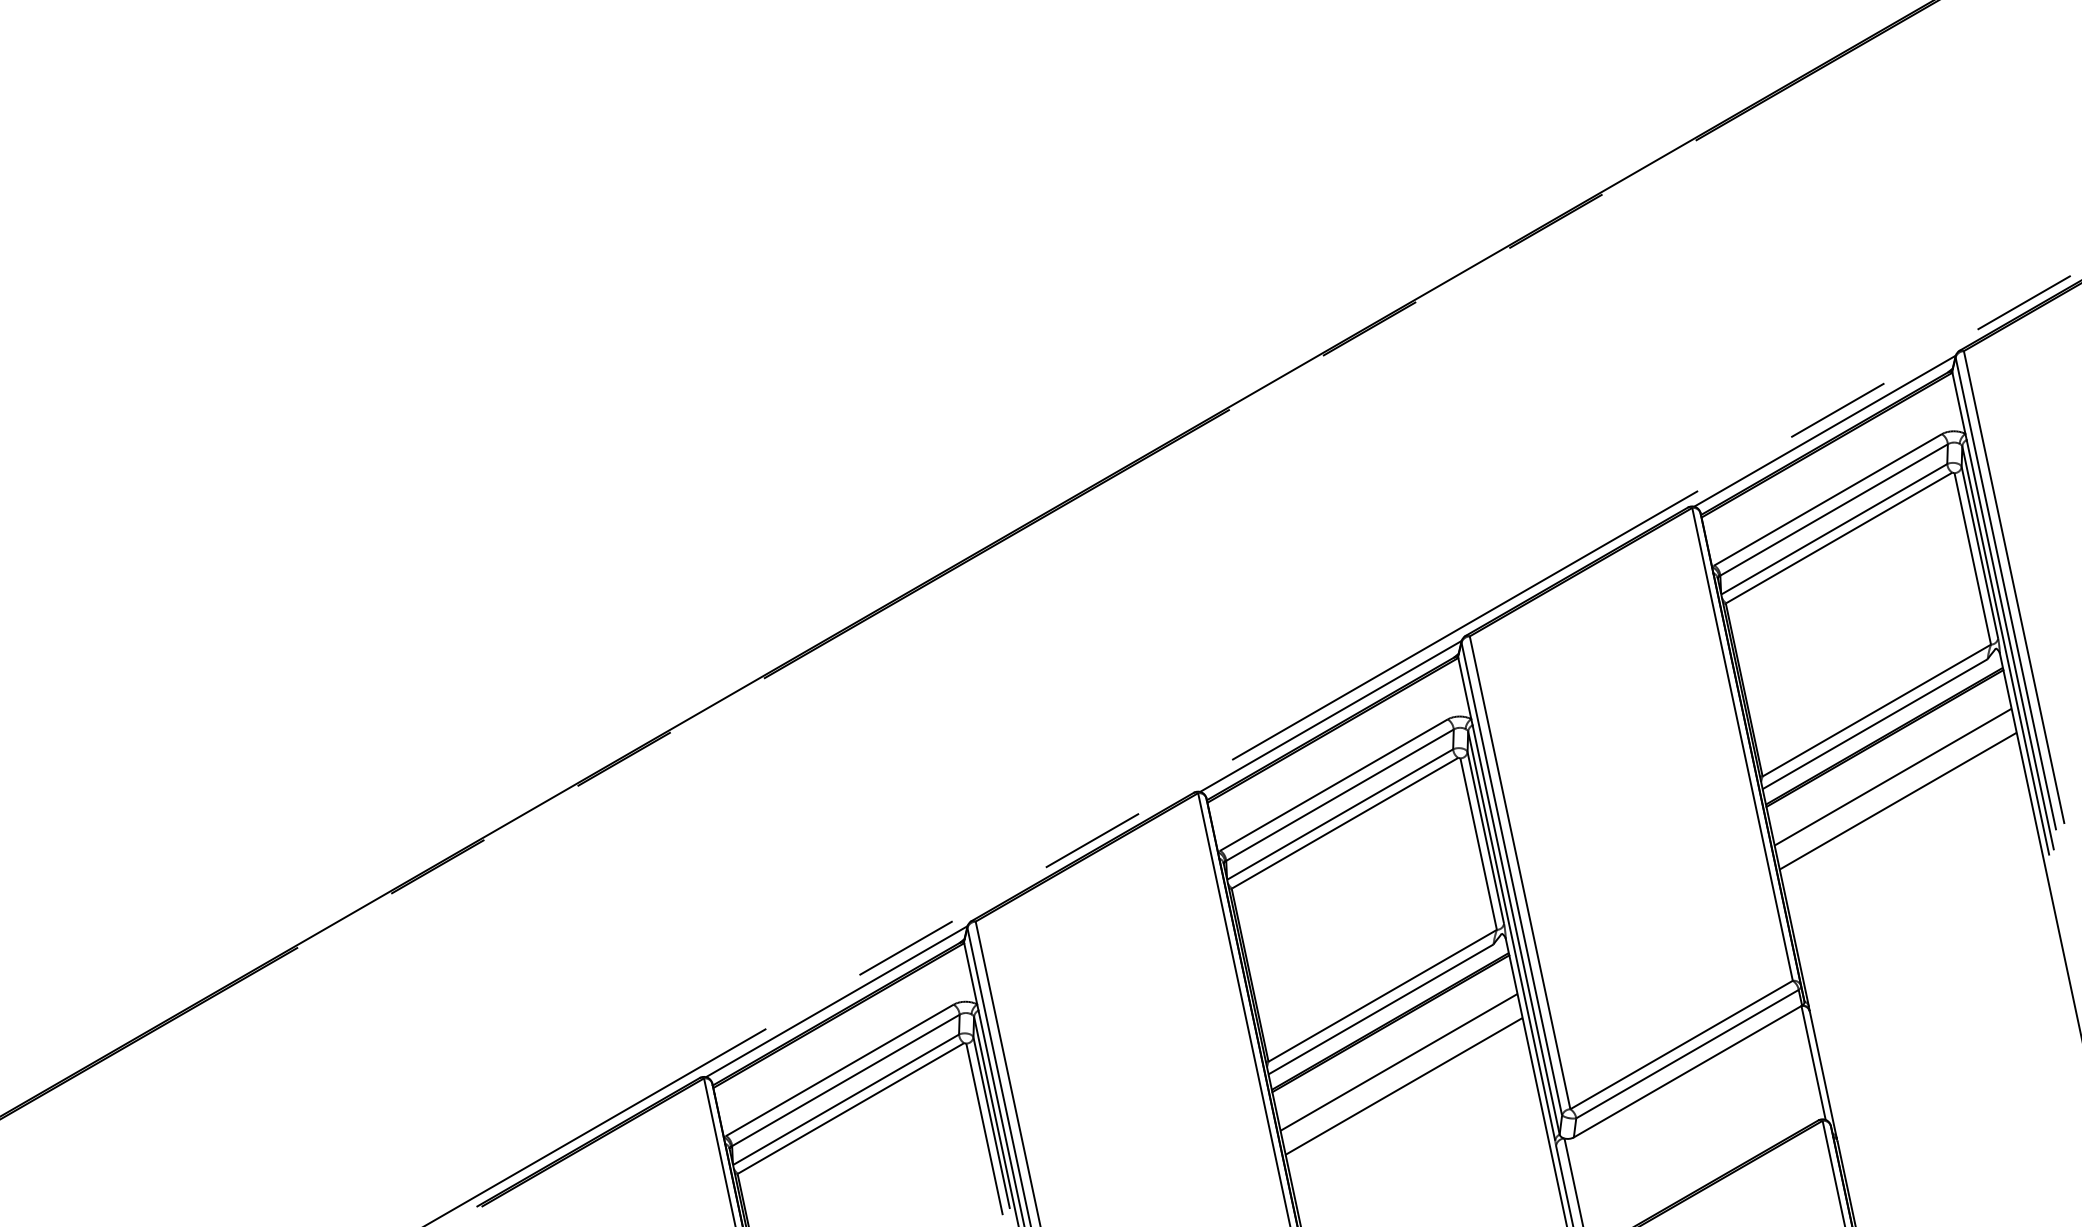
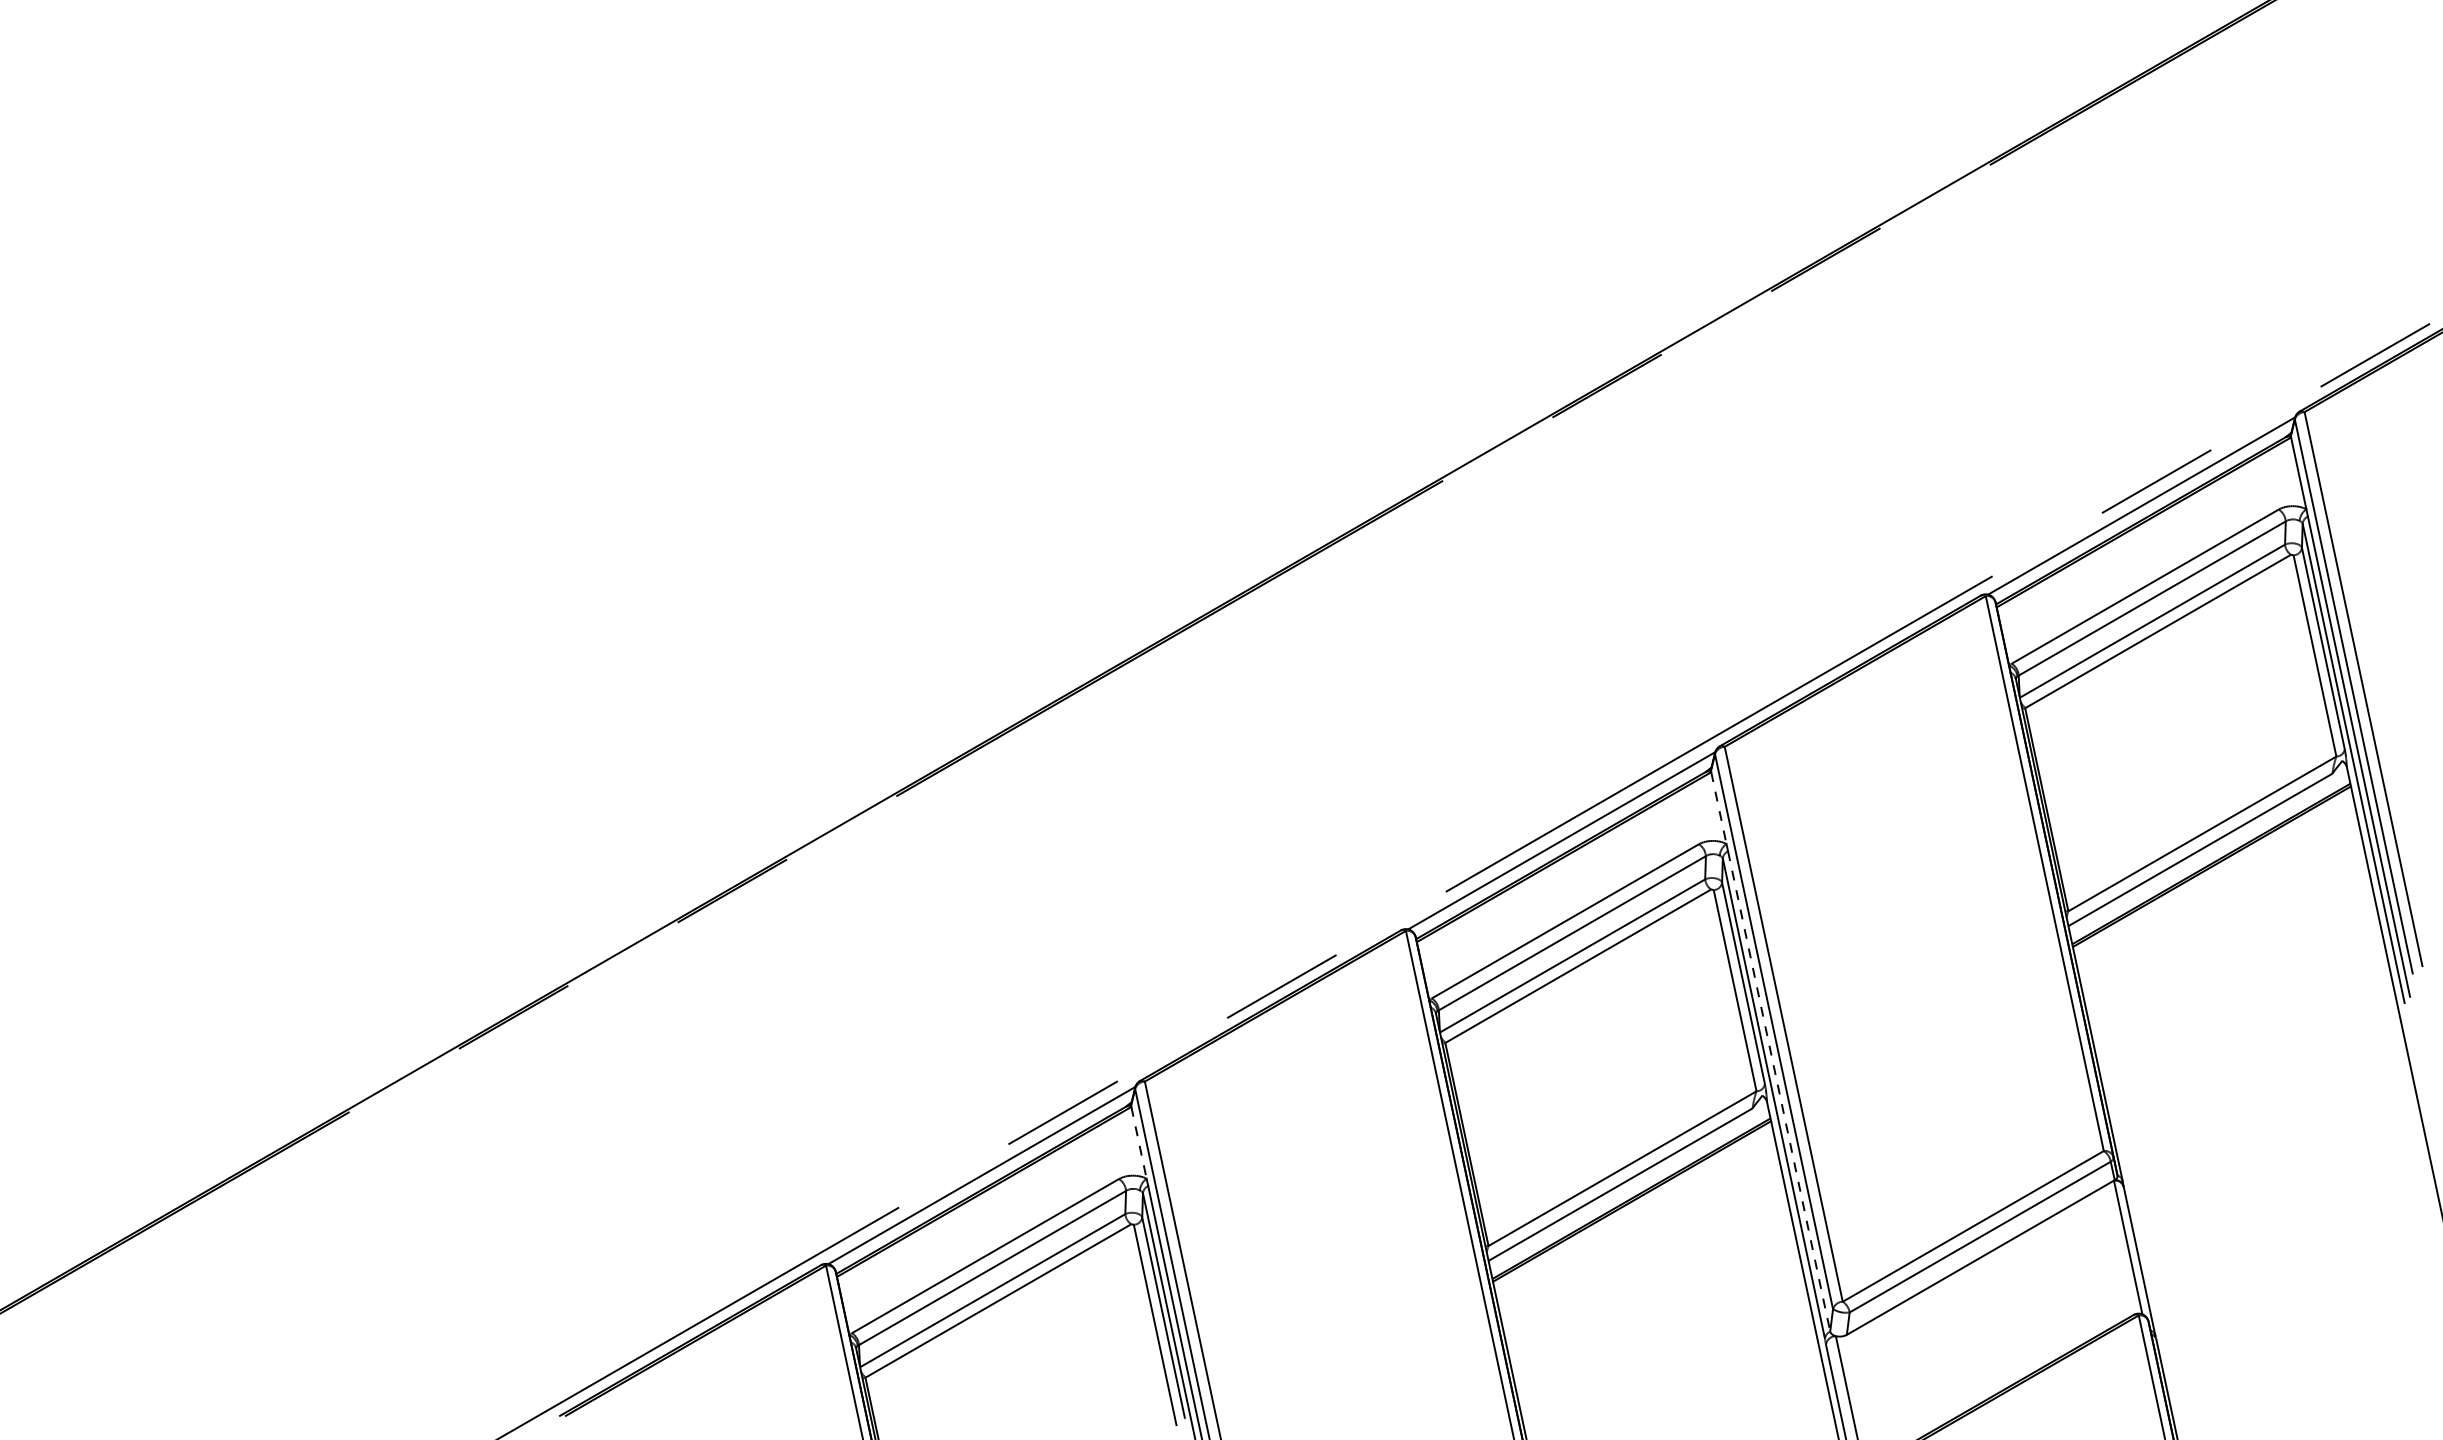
line: (1464, 688) -> (1718, 808), solid -> dashed
line: (1893, 776) -> (2221, 911), removed
line: (1898, 800) -> (2227, 939), removed
line: (1516, 930) -> (1779, 1091), solid -> dashed
line: (971, 973) -> (1139, 1142), solid -> dashed
line: (1398, 1062) -> (1641, 1246), removed
line: (1403, 1085) -> (1647, 1274), removed

